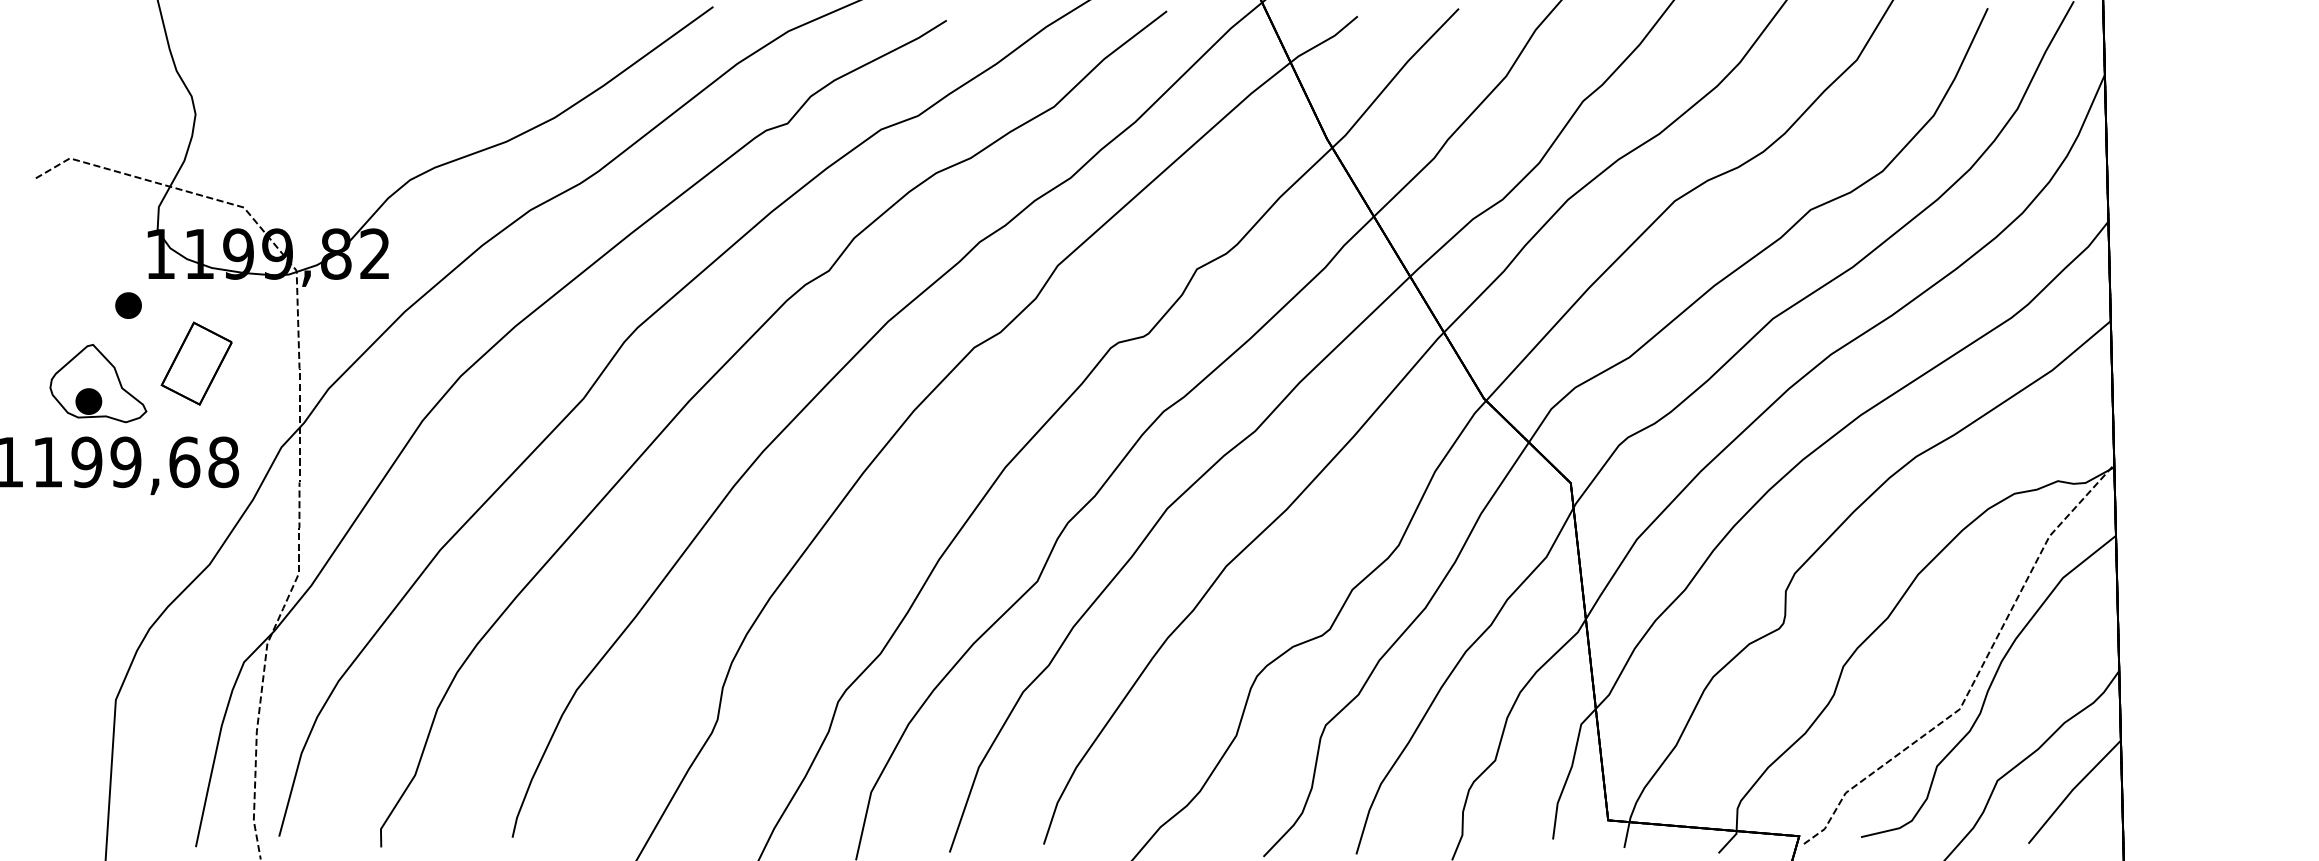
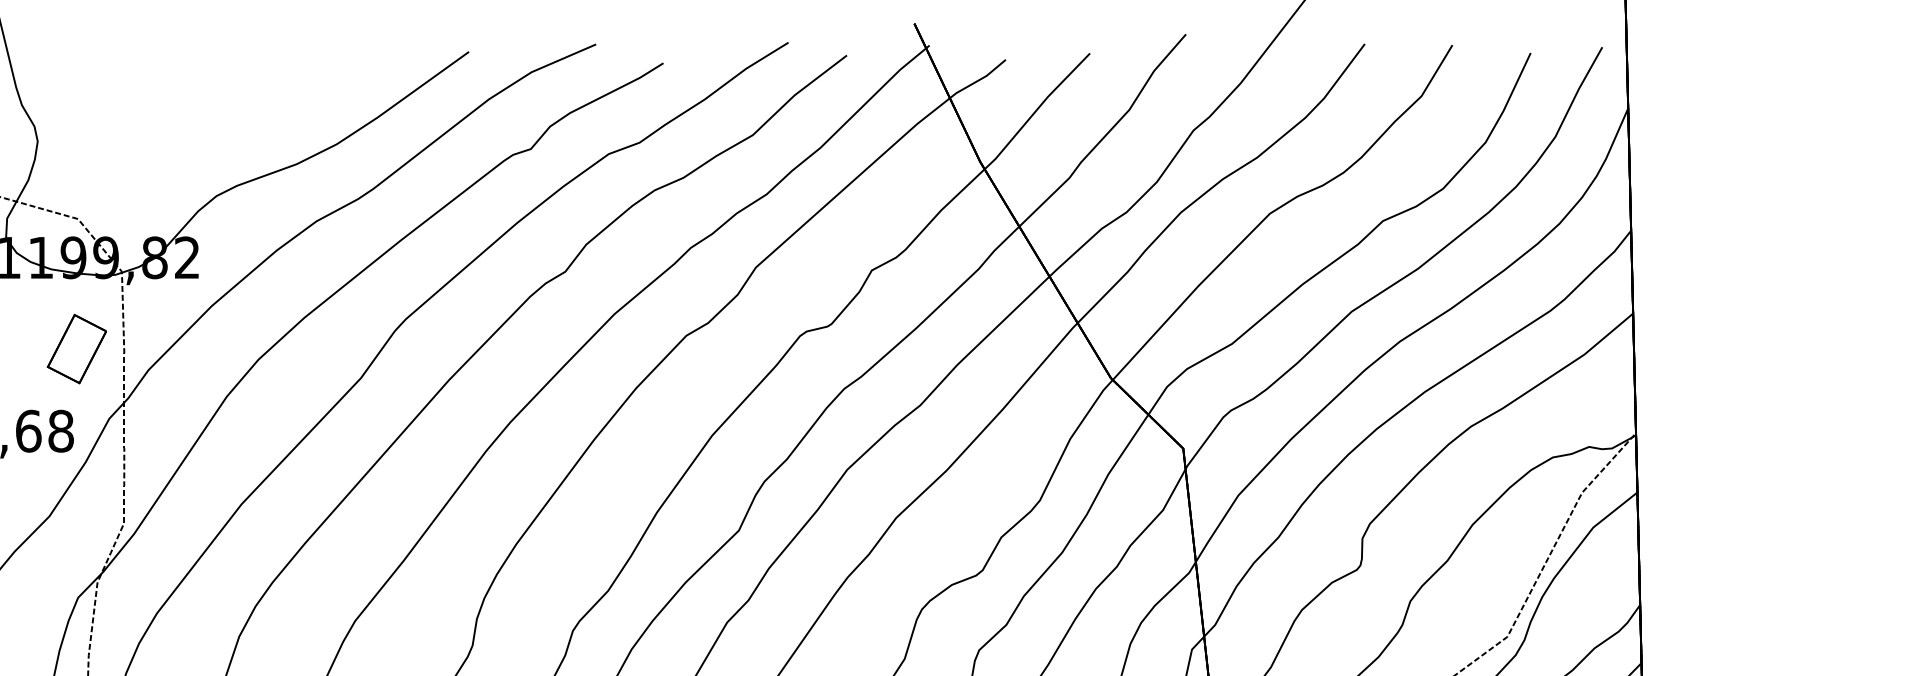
part: (196, 363) -> (76, 348), moved

